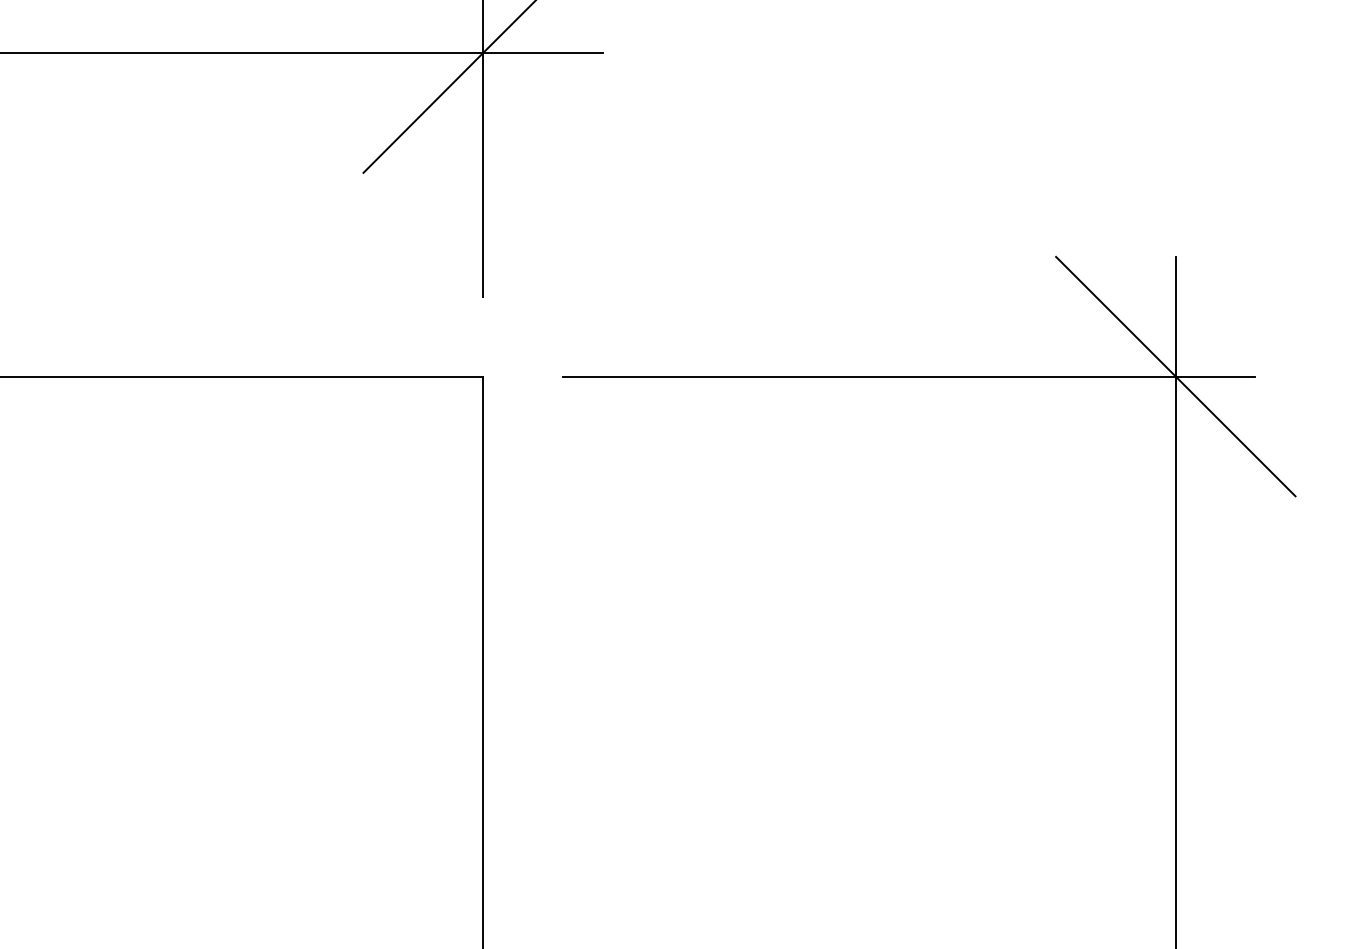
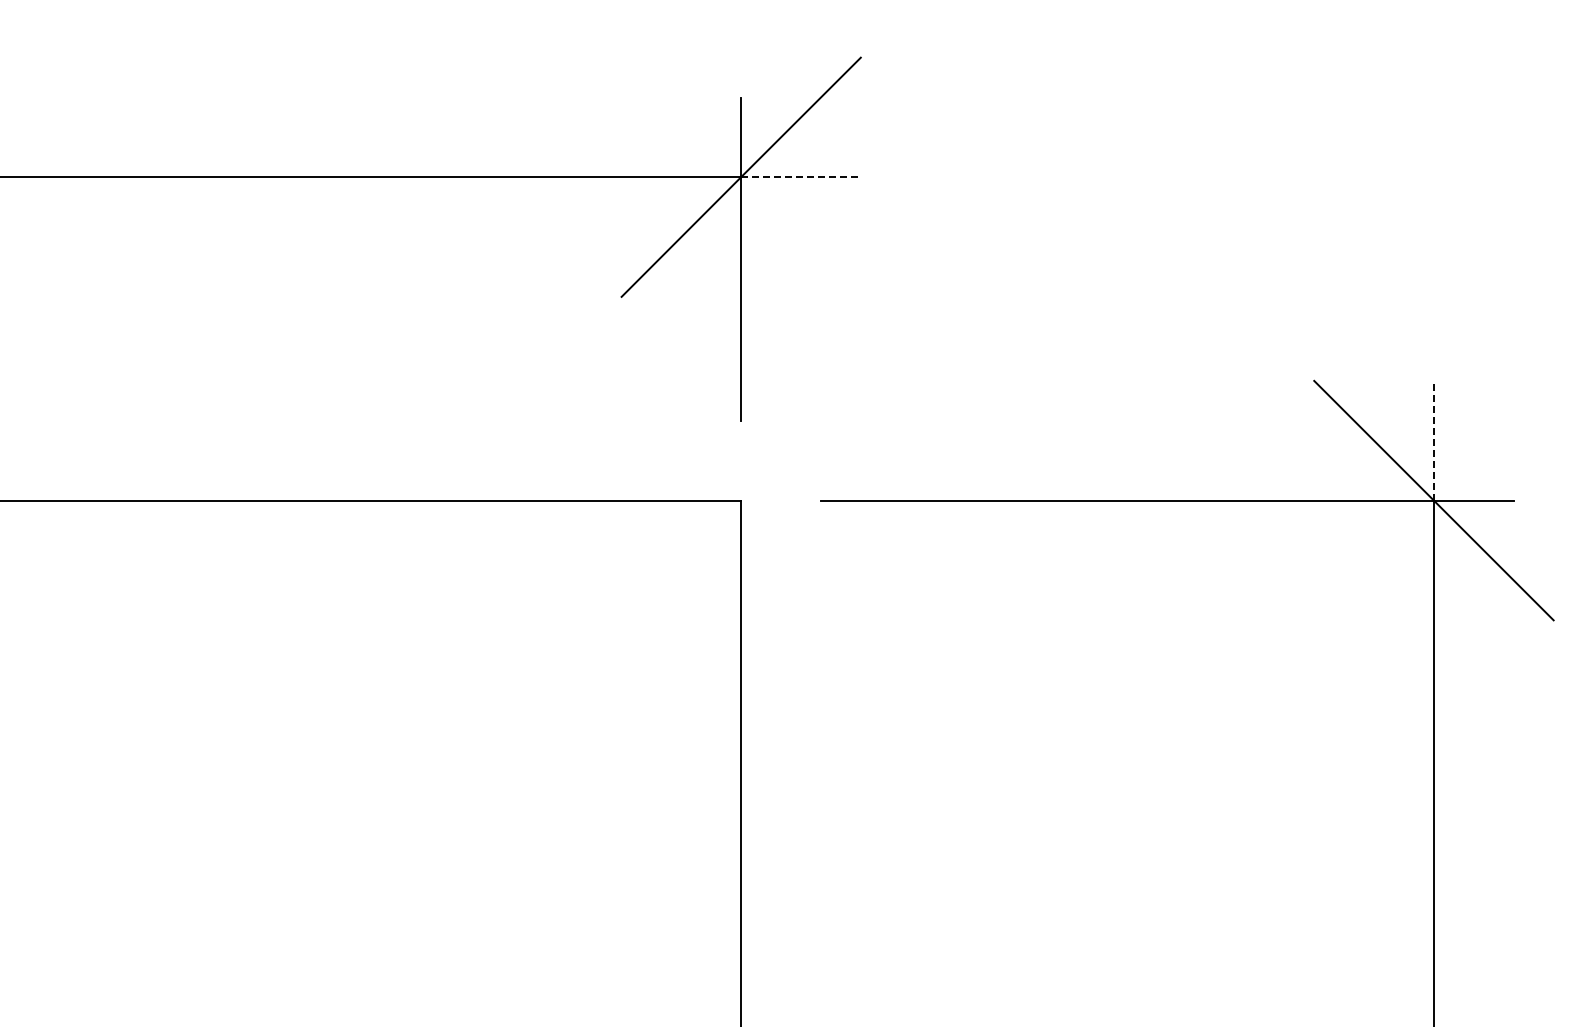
line: (542, 53) -> (800, 177), solid -> dashed
line: (1175, 316) -> (1433, 440), solid -> dashed

